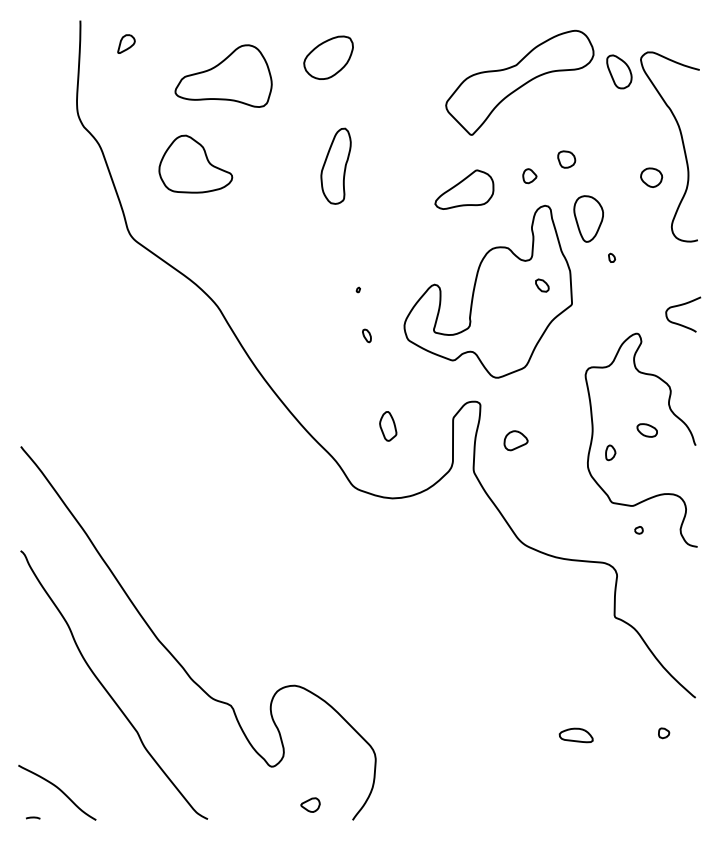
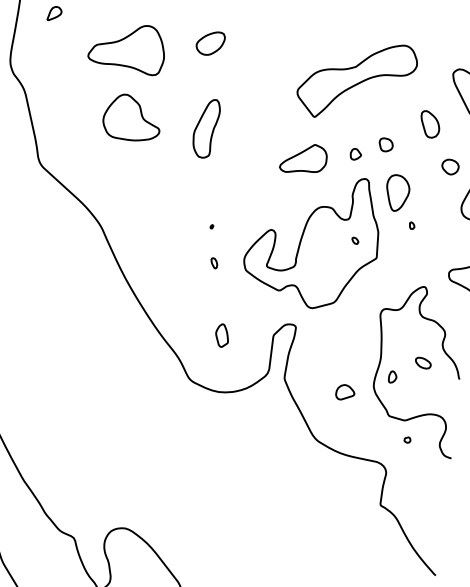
part: (328, 57) -> (210, 43), size x0.71
part: (619, 71) -> (430, 124), moved
part: (195, 163) -> (132, 117), moved
part: (542, 285) -> (355, 240), size x0.62
part: (515, 440) -> (344, 392), moved

